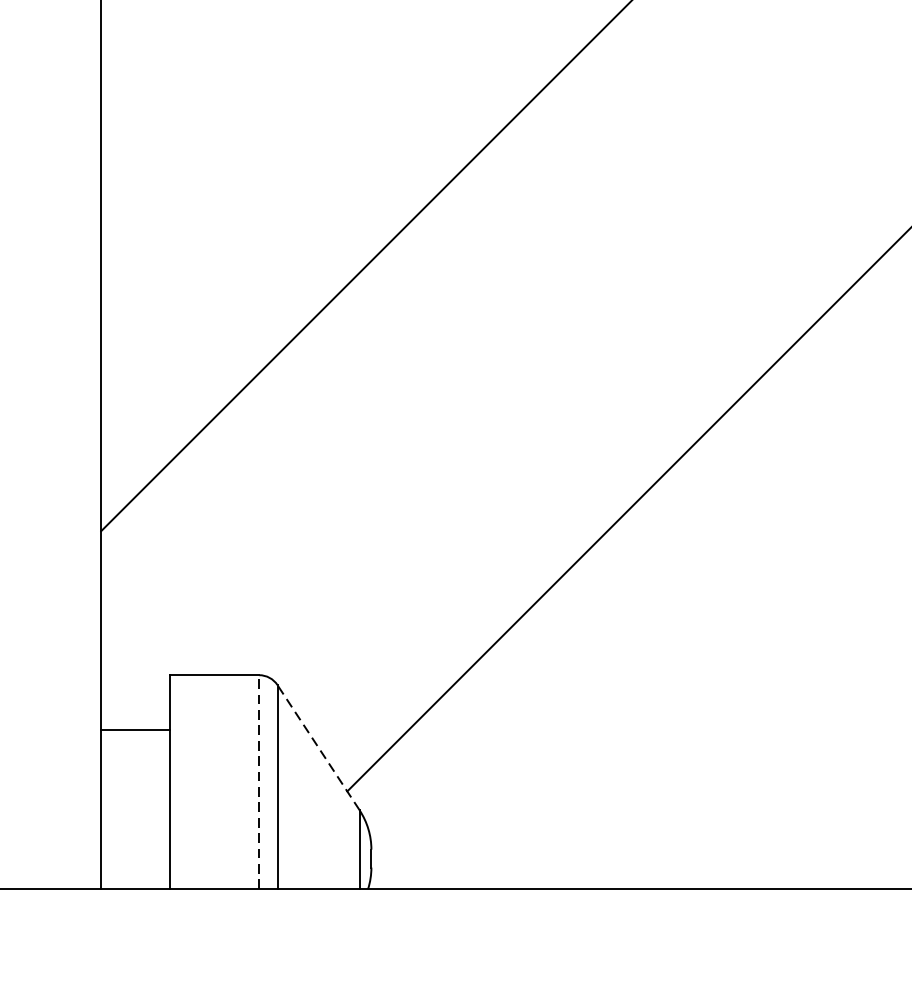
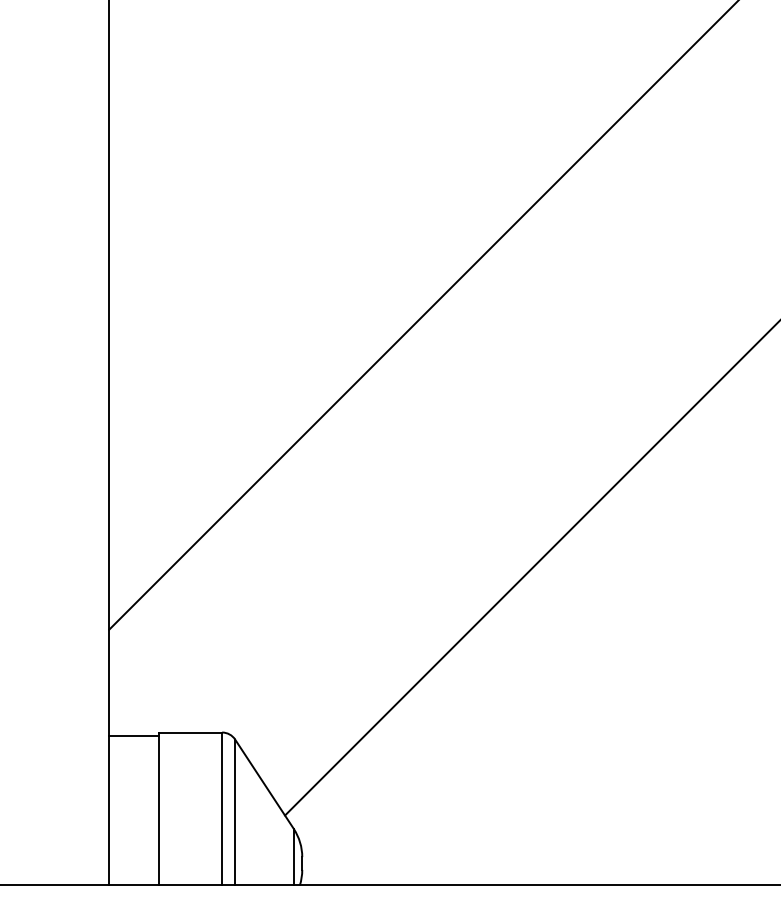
line: (135, 729) -> (133, 735), moved
line: (318, 746) -> (264, 783), dashed -> solid
line: (259, 781) -> (222, 808), dashed -> solid

